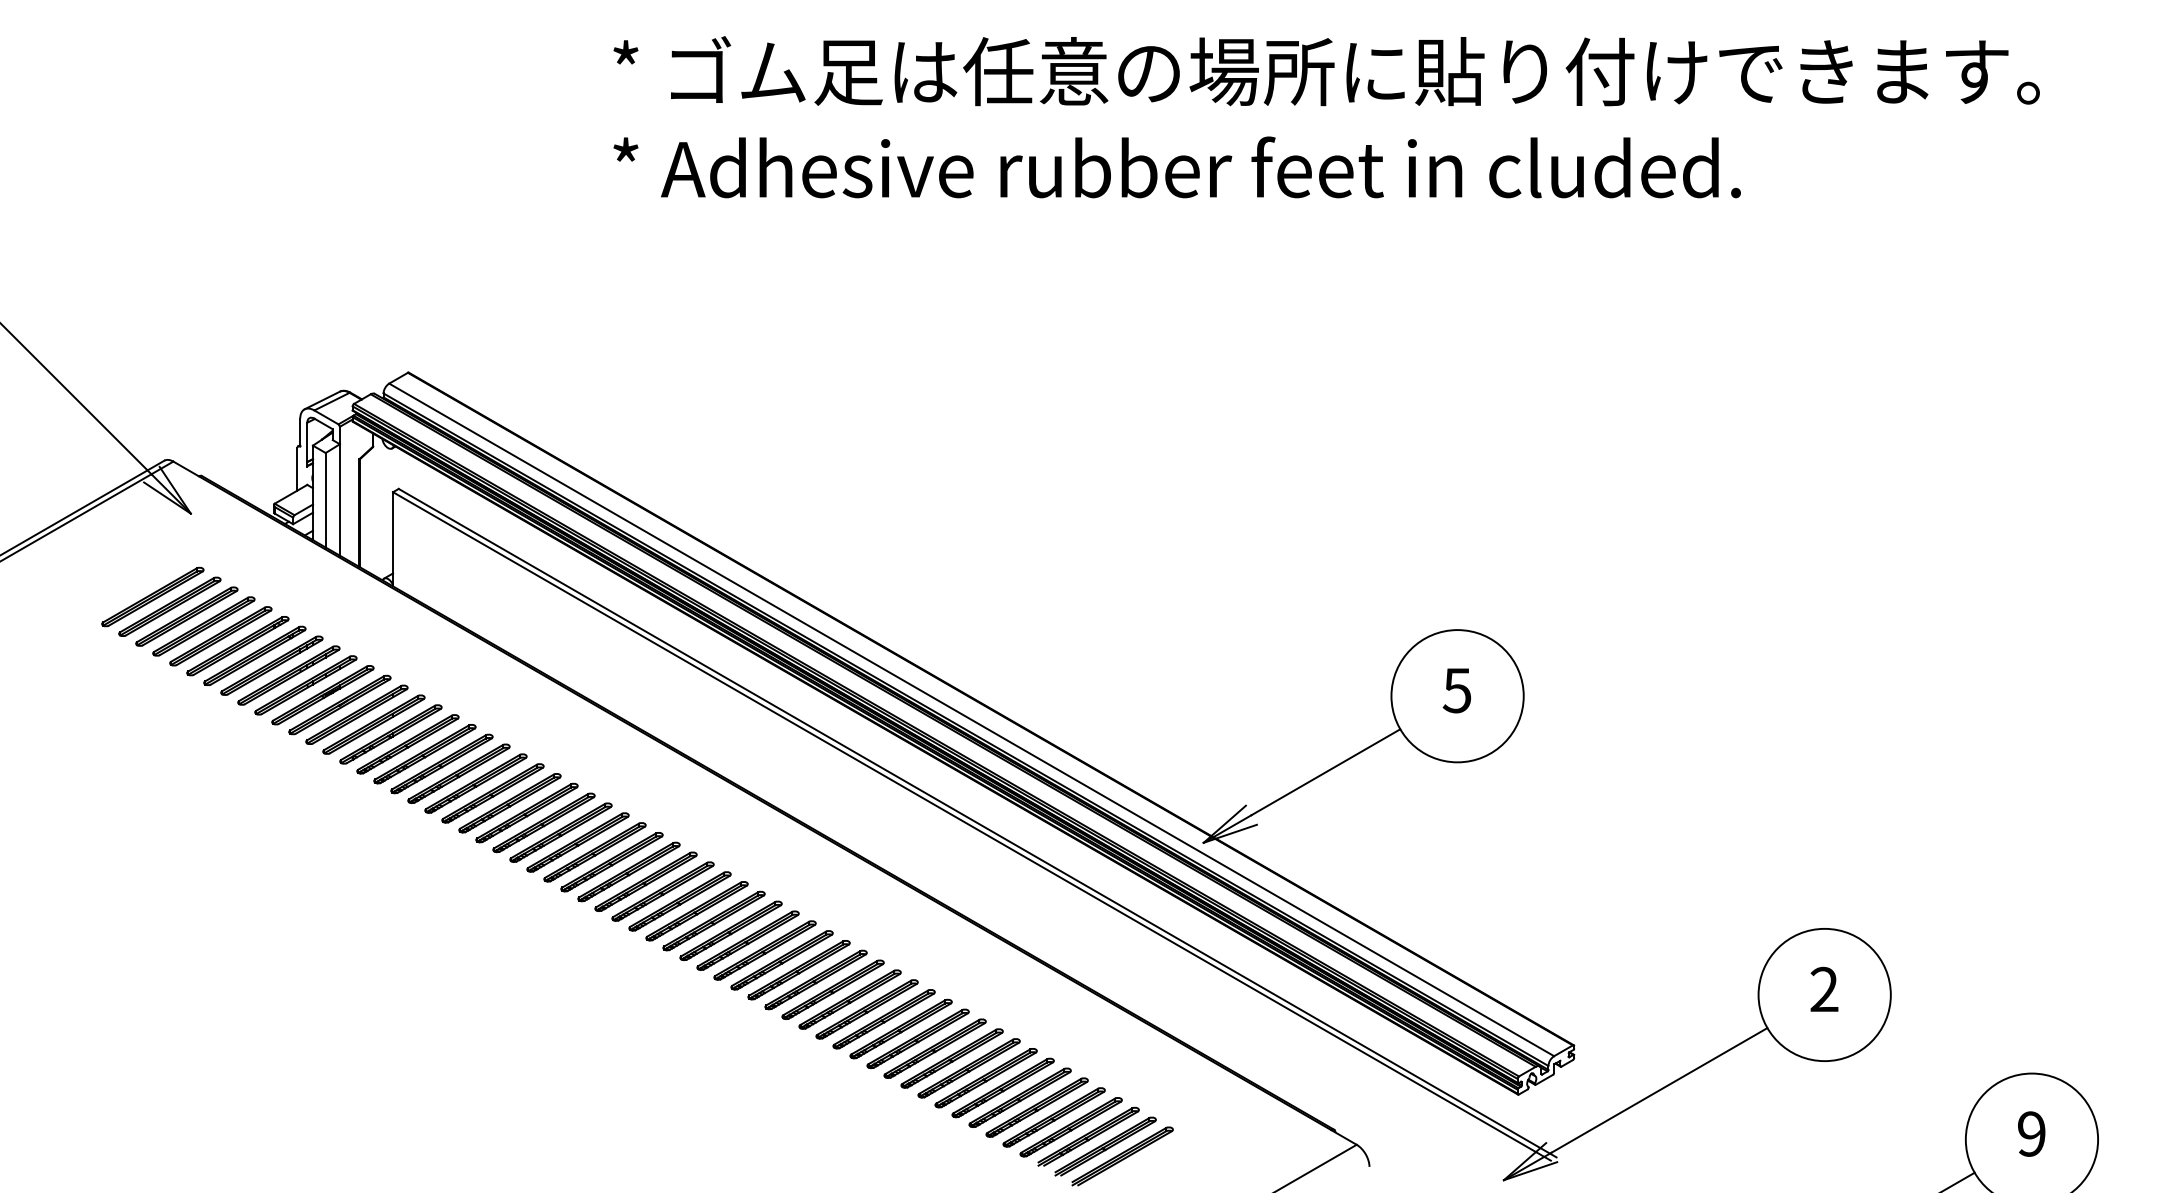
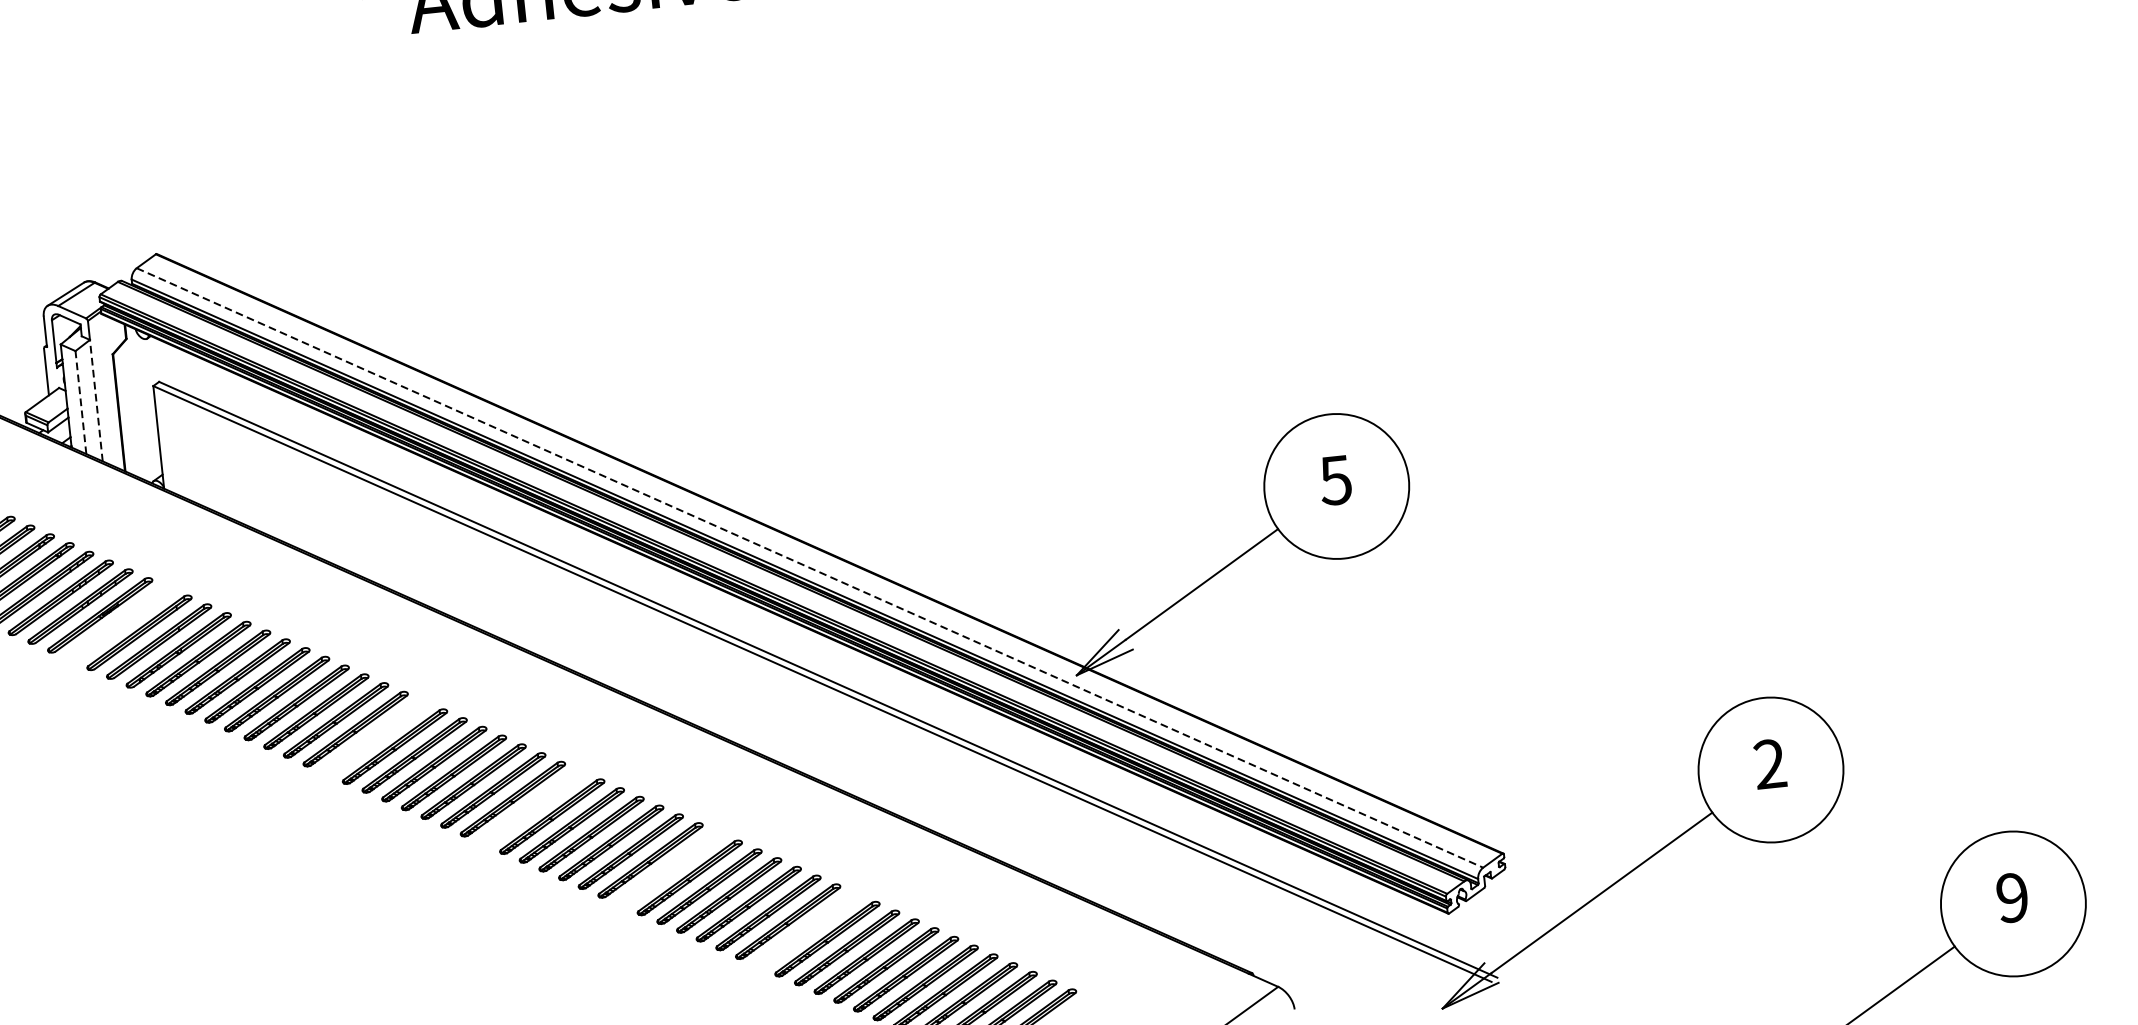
line: (325, 499) -> (80, 401), solid -> dashed
line: (339, 499) -> (95, 400), solid -> dashed
part: (339, 704) -> (119, 623), removed
line: (971, 719) -> (809, 567), solid -> dashed
part: (560, 832) -> (374, 737), removed
part: (696, 911) -> (532, 808), removed
part: (815, 979) -> (669, 868), removed
part: (934, 1048) -> (807, 930), removed

